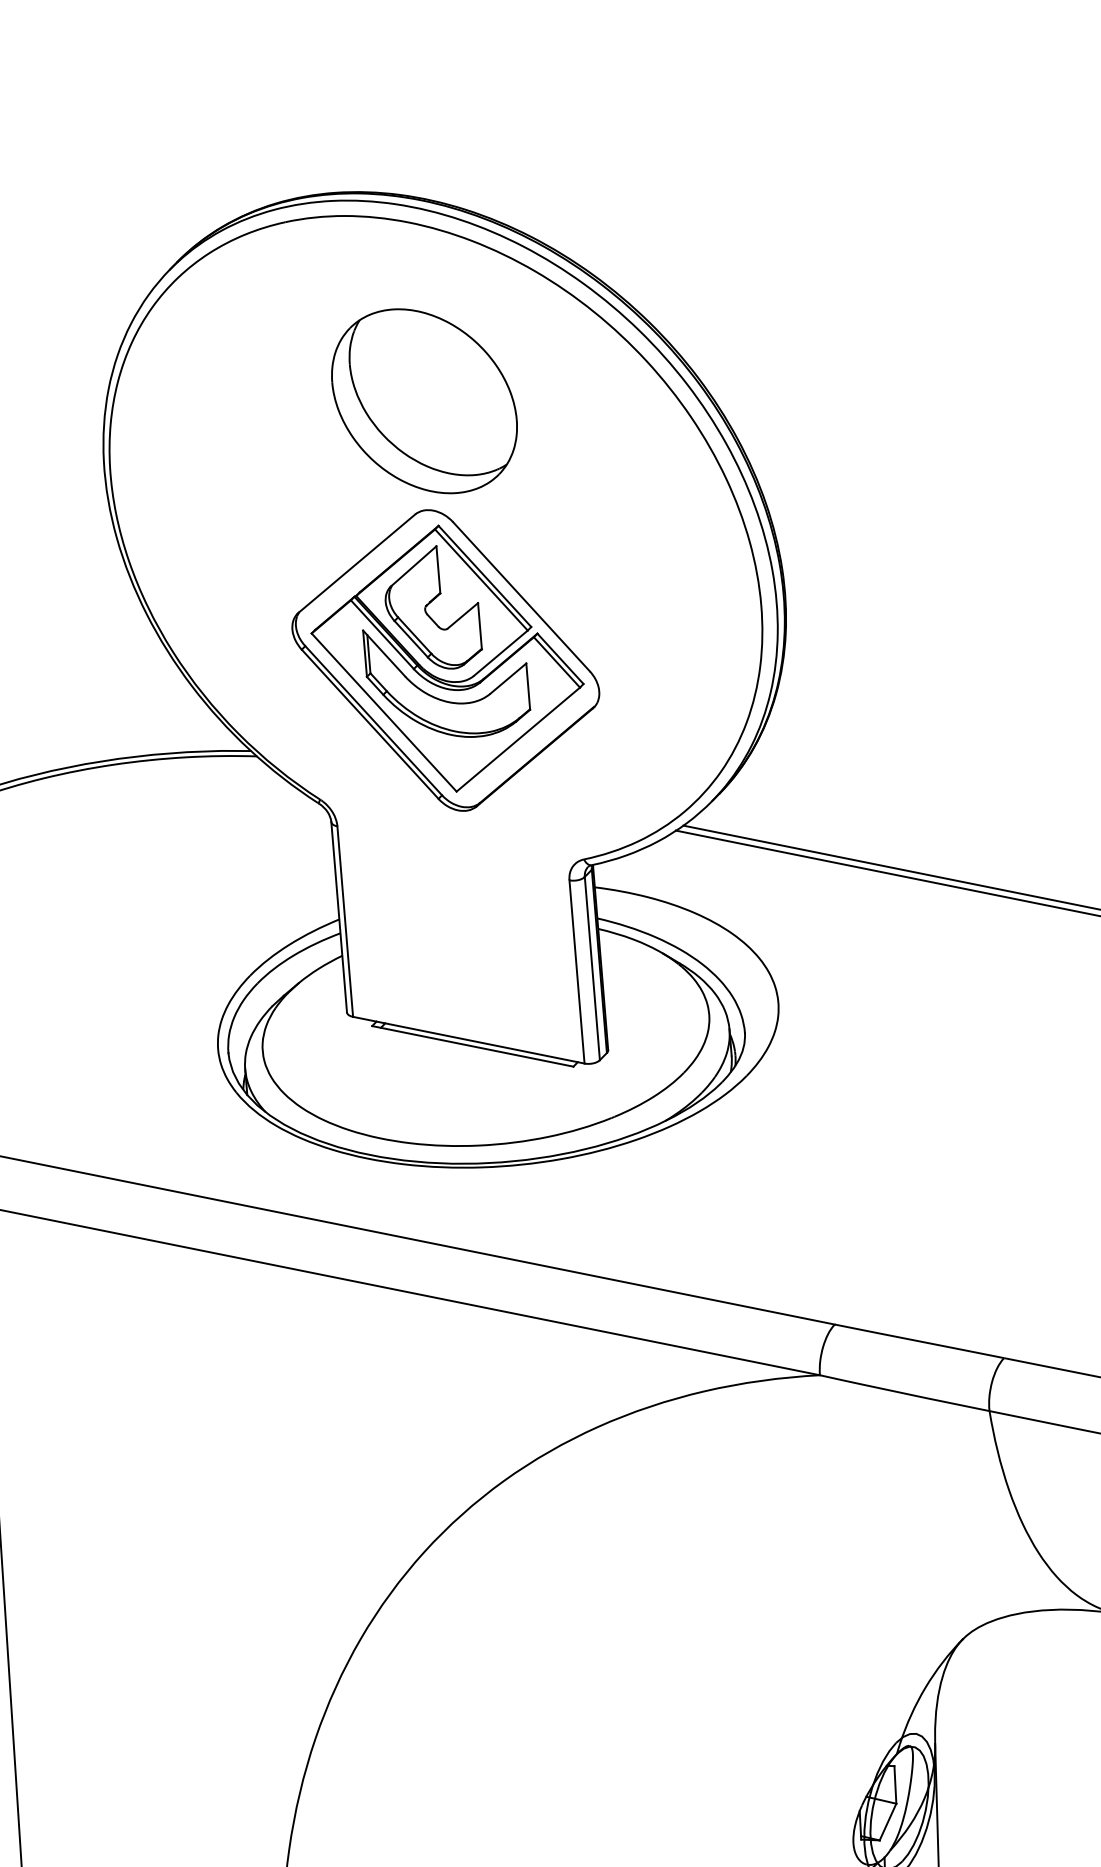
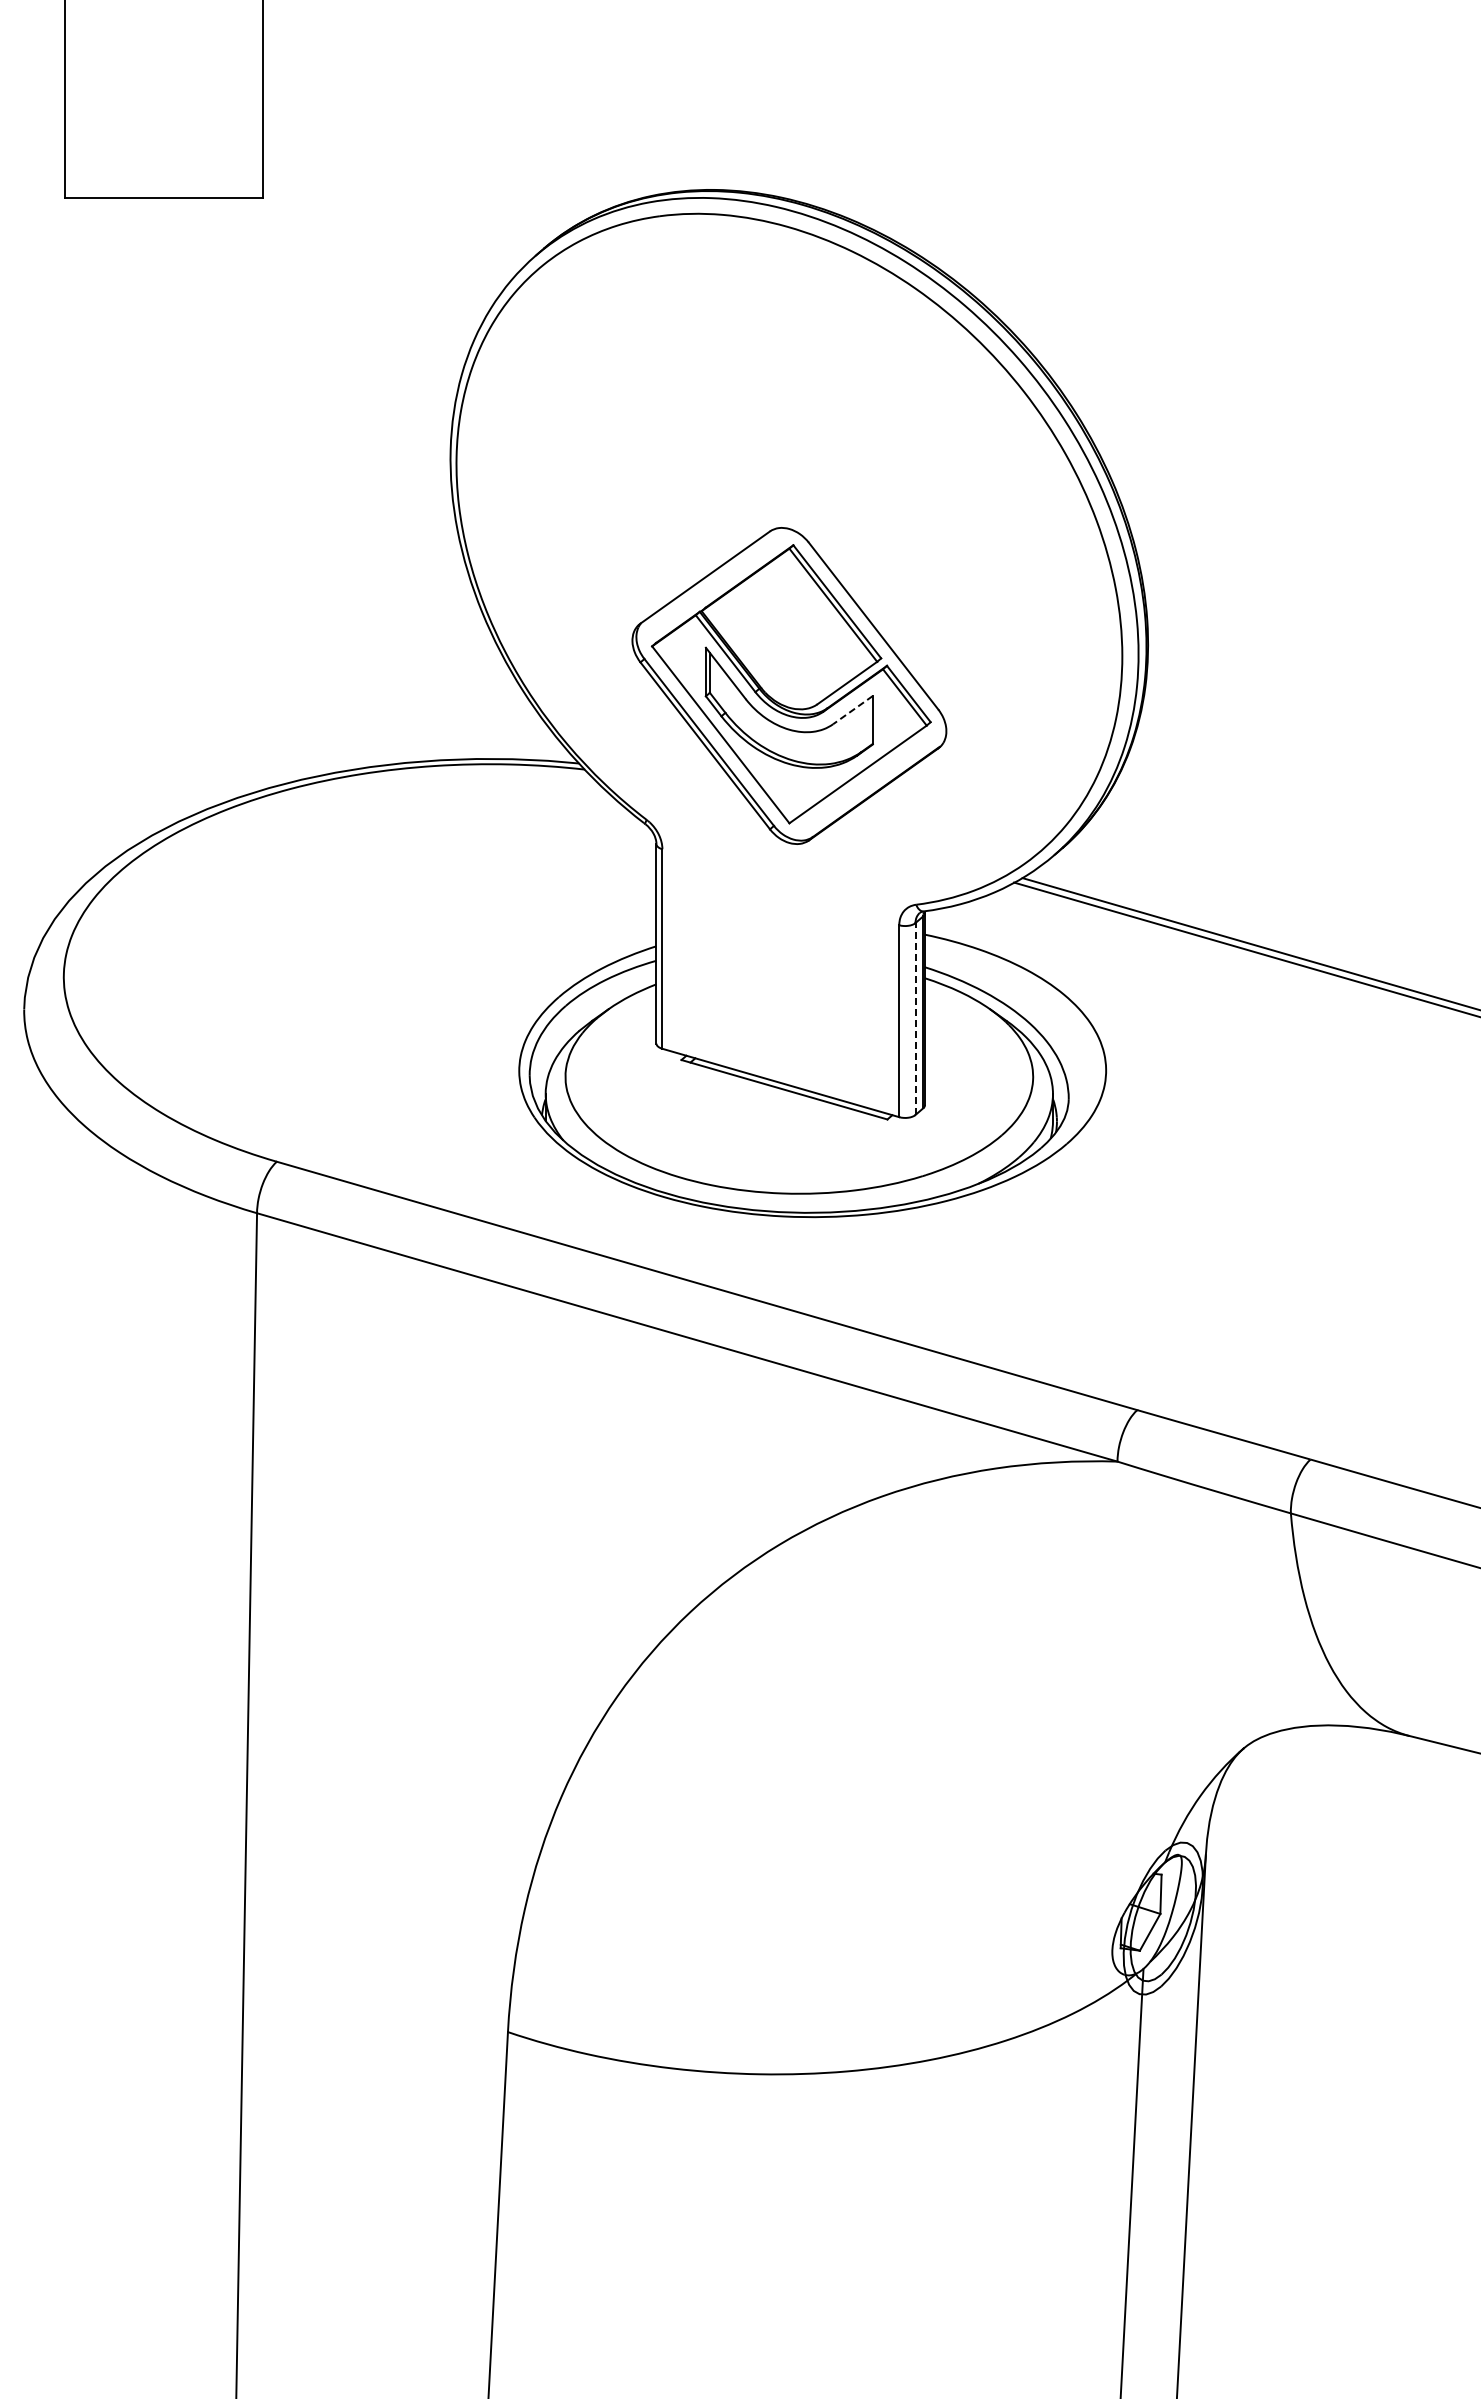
part: (424, 401) -> (789, 414), removed
part: (432, 608) -> (779, 630), removed
line: (507, 678) -> (852, 710), solid -> dashed
line: (592, 969) -> (915, 1019), solid -> dashed

